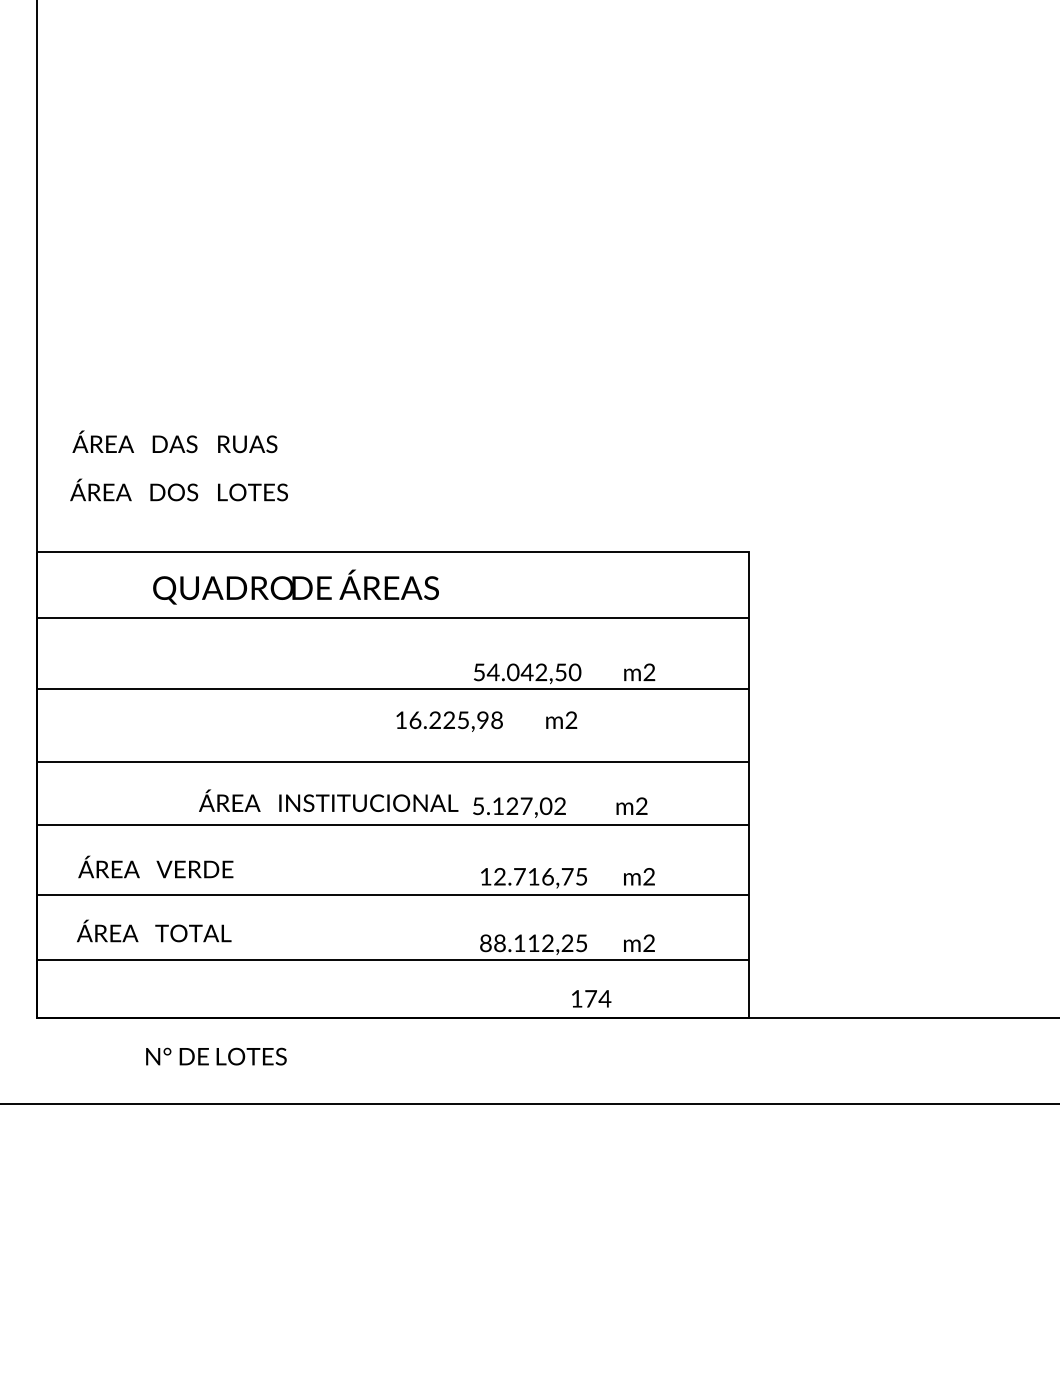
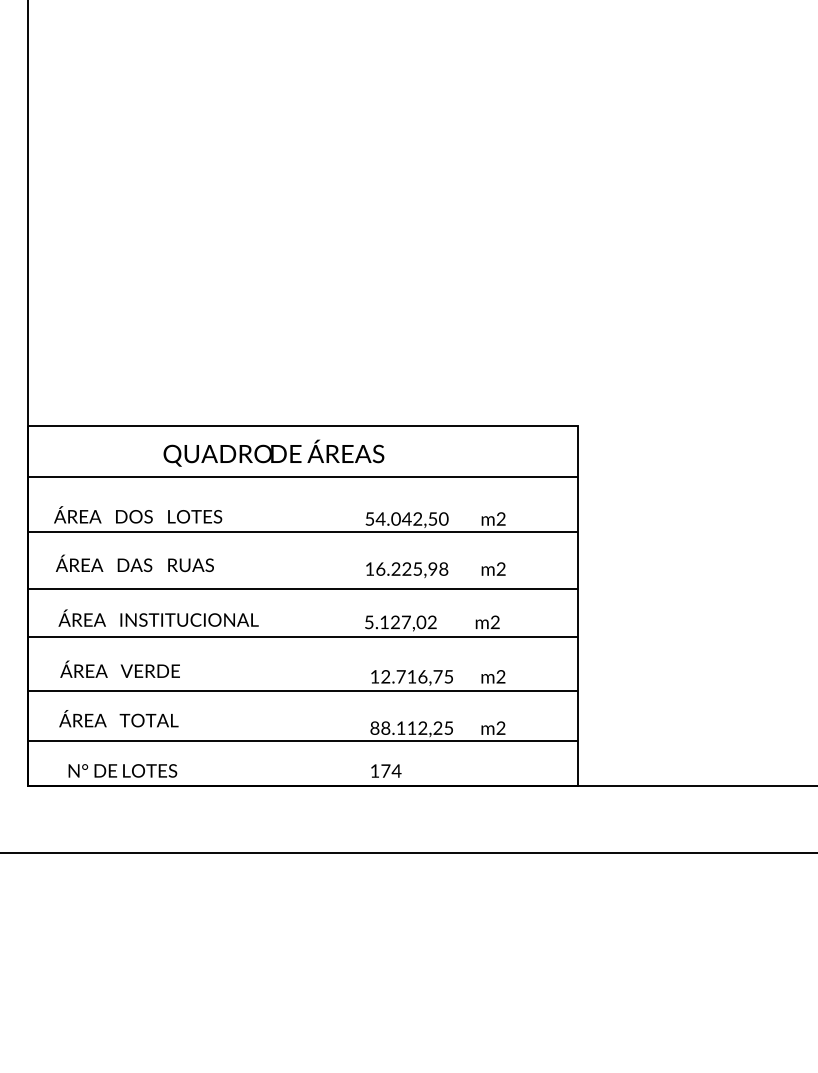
text: (174, 441) -> (134, 563), moved
text: (178, 489) -> (137, 514), moved
text: (295, 586) -> (273, 452), moved
text: (486, 721) -> (435, 570), moved
text: (328, 800) -> (158, 617), moved
text: (591, 998) -> (386, 770), moved
text: (216, 1056) -> (122, 770), moved

